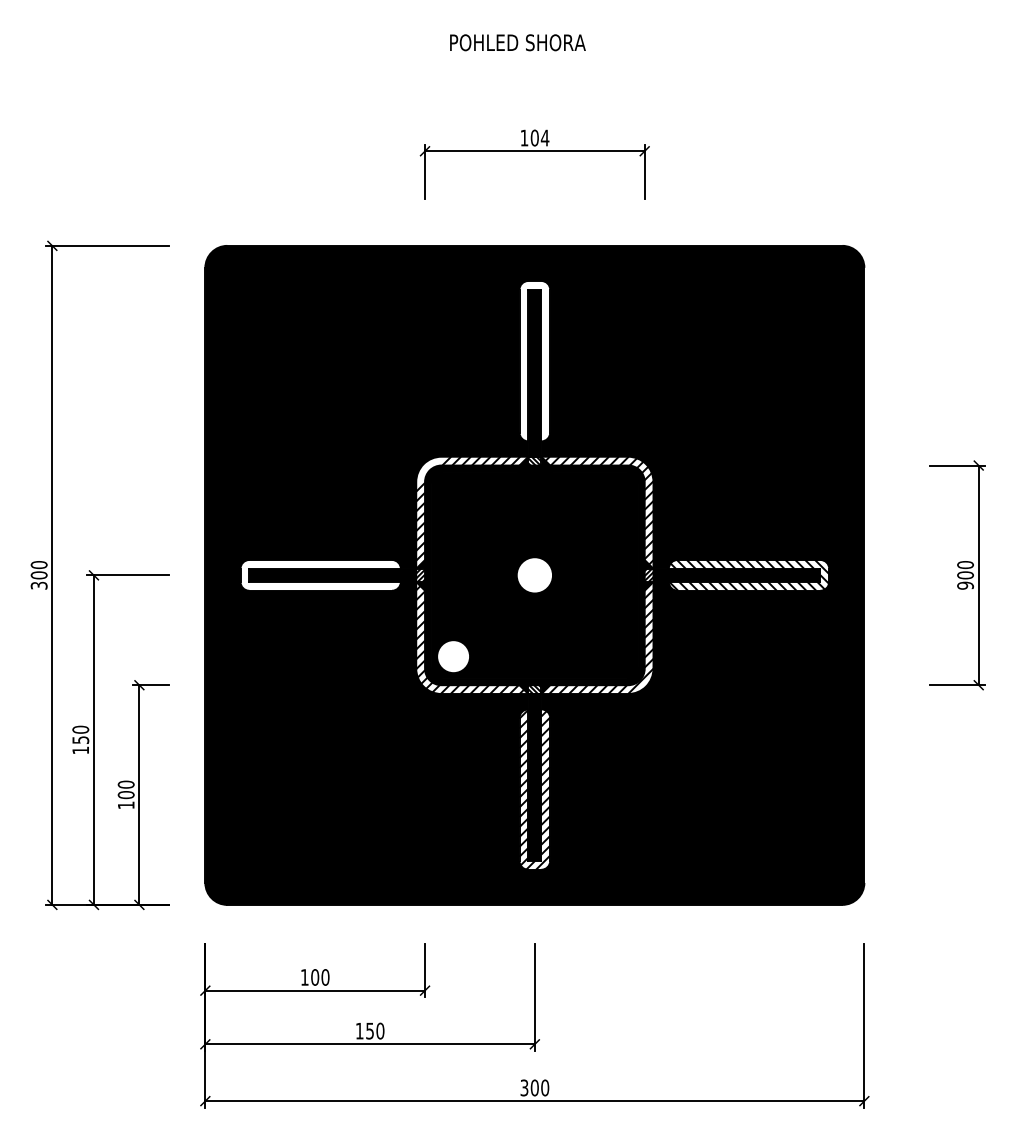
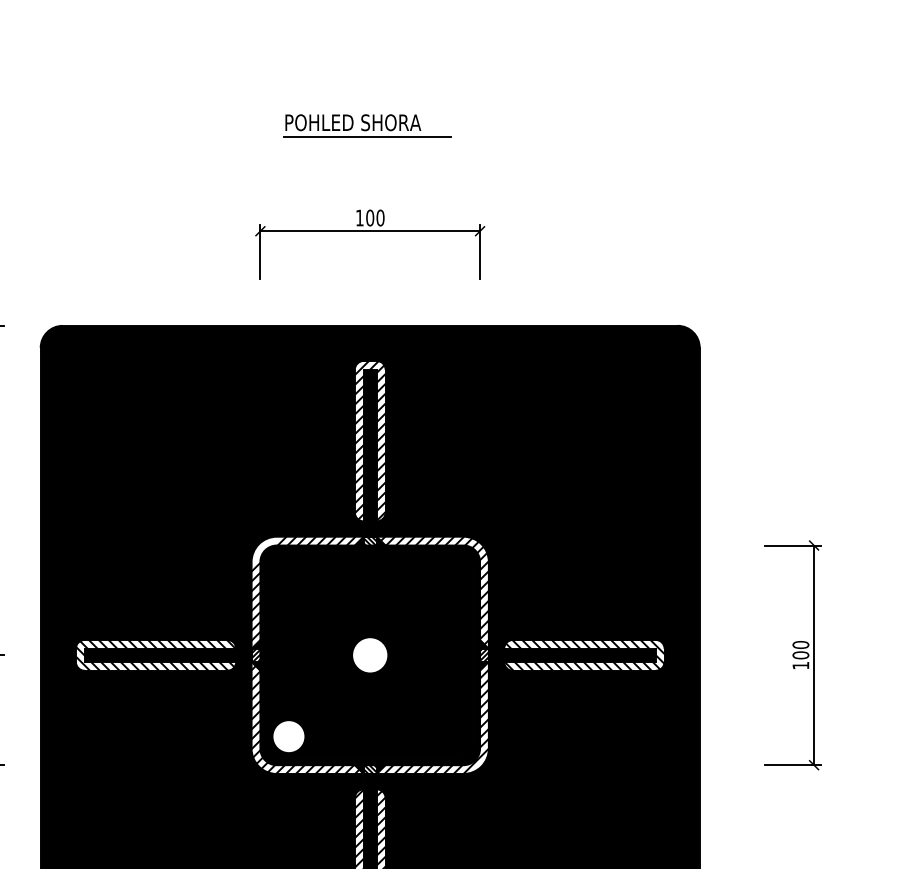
line: (531, 56) -> (366, 136), added
text: (544, 137) -> (379, 217), 104 -> 100
hatch: (534, 360) -> (369, 440), added
hatch: (320, 575) -> (155, 655), added
text: (965, 585) -> (800, 665), 900 -> 100

